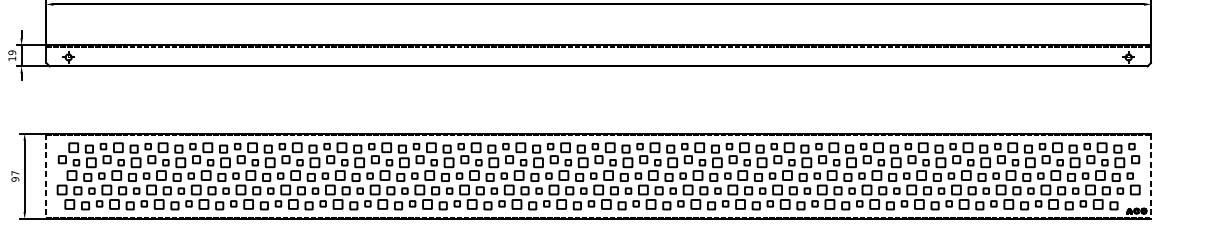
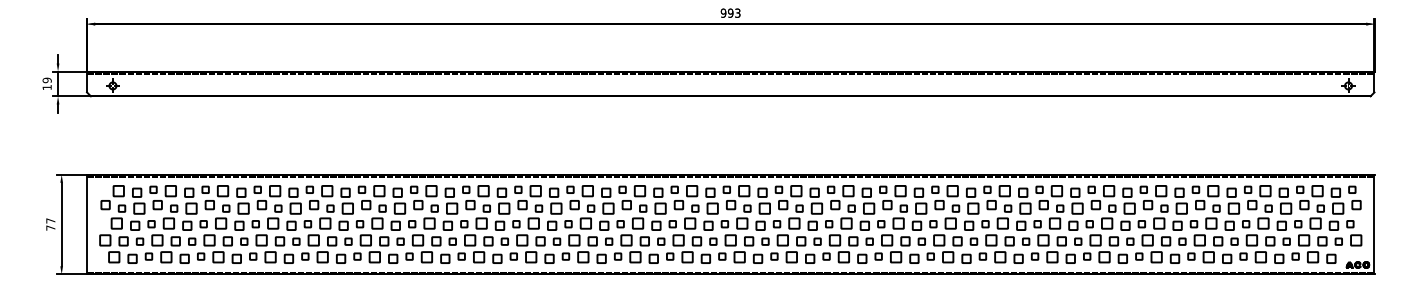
line: (46, 176) -> (87, 224), dashed -> solid
line: (1150, 176) -> (1374, 224), dashed -> solid
text: (15, 178) -> (50, 227), 97 -> 77

